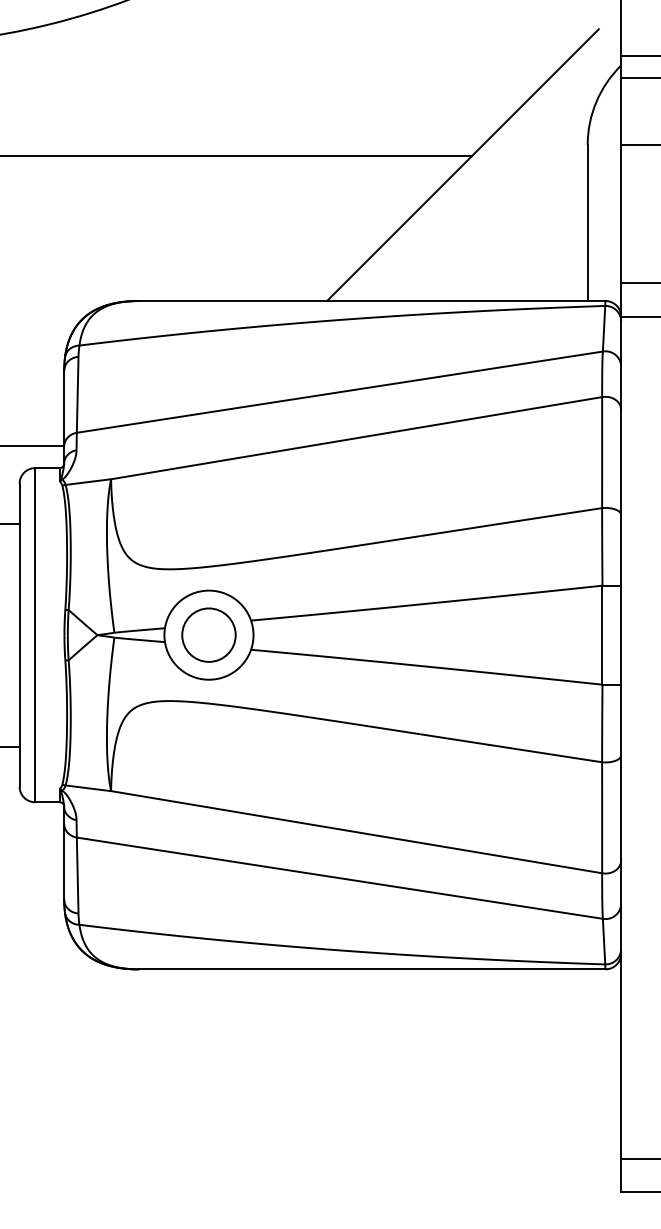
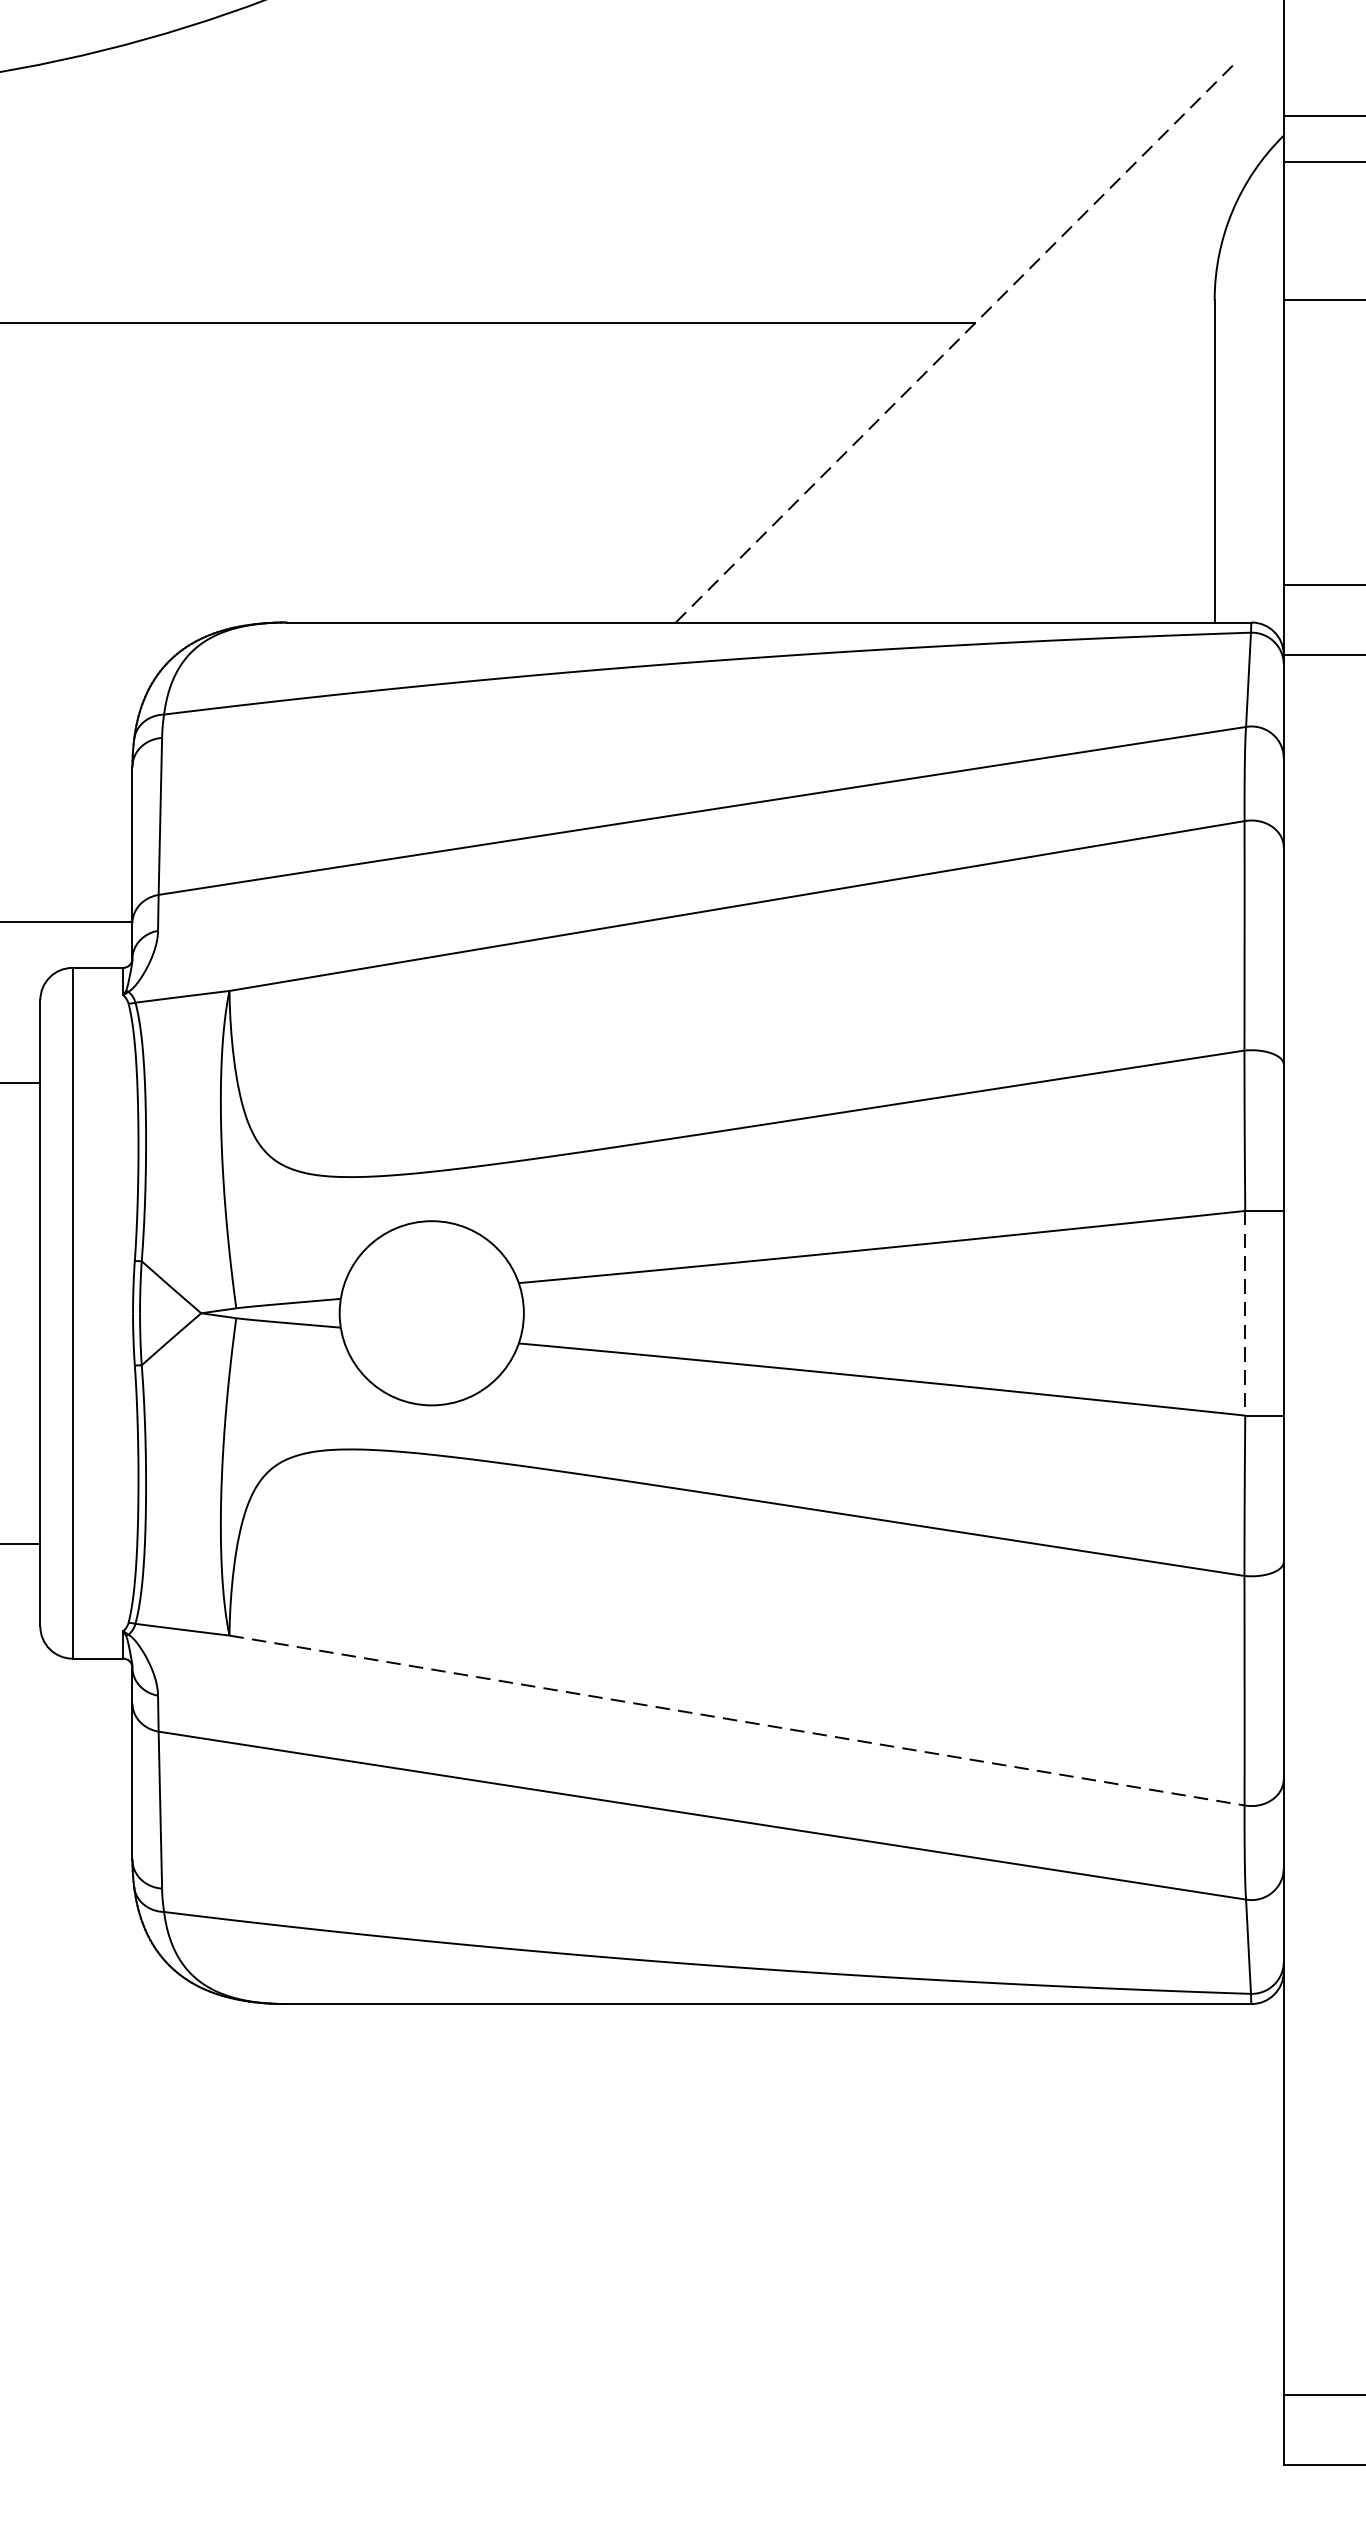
line: (463, 164) -> (957, 340), solid -> dashed
circle: (208, 634) -> (430, 1311), removed
line: (602, 635) -> (1245, 1313), solid -> dashed
line: (356, 832) -> (736, 1721), solid -> dashed

